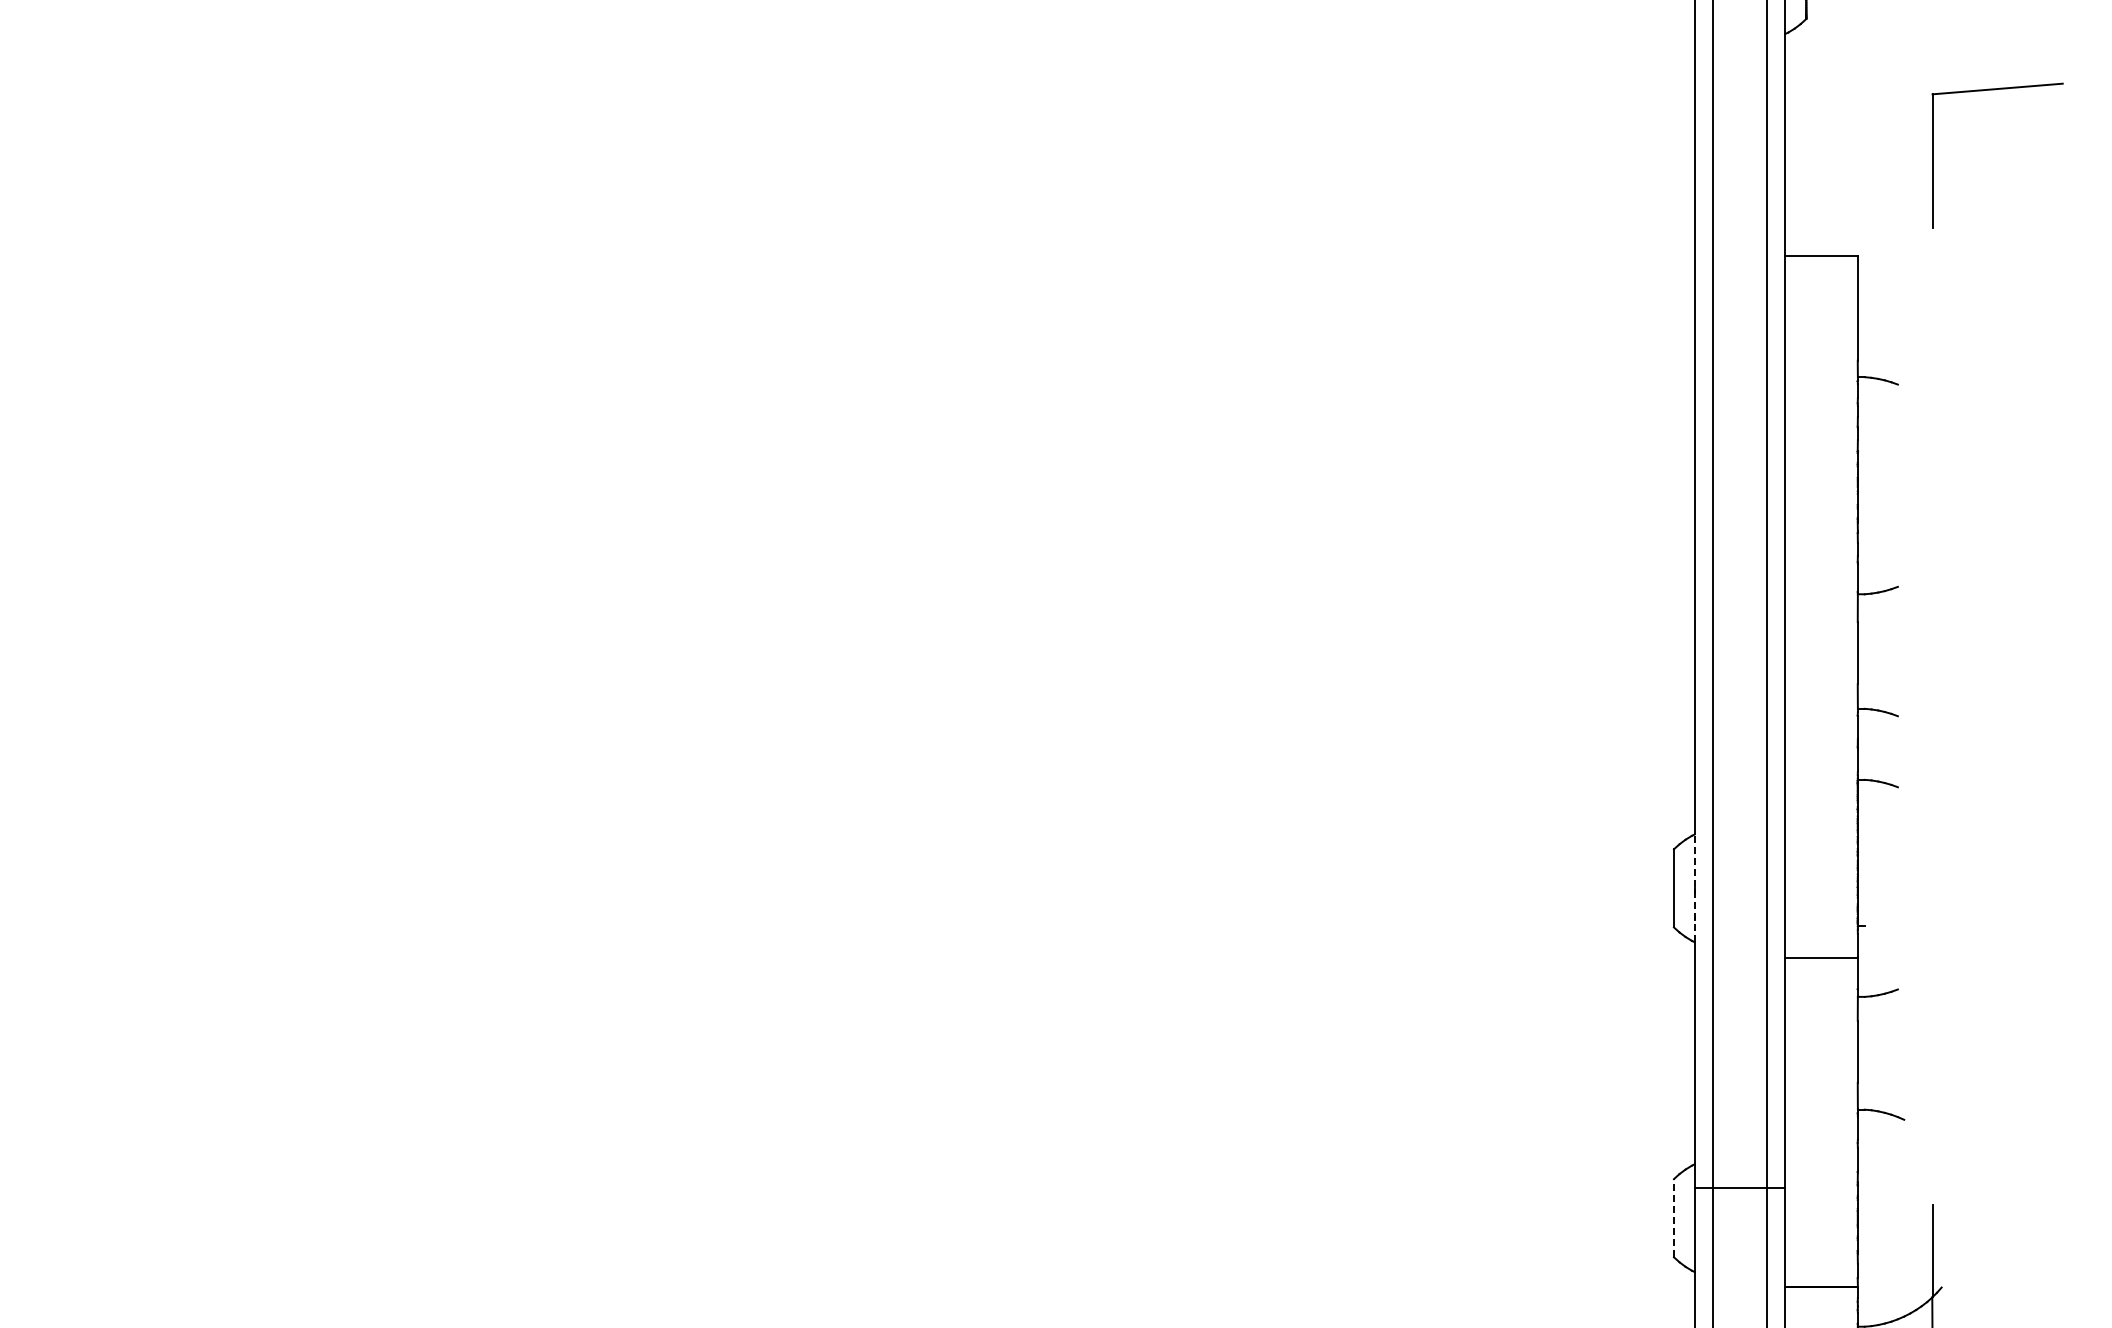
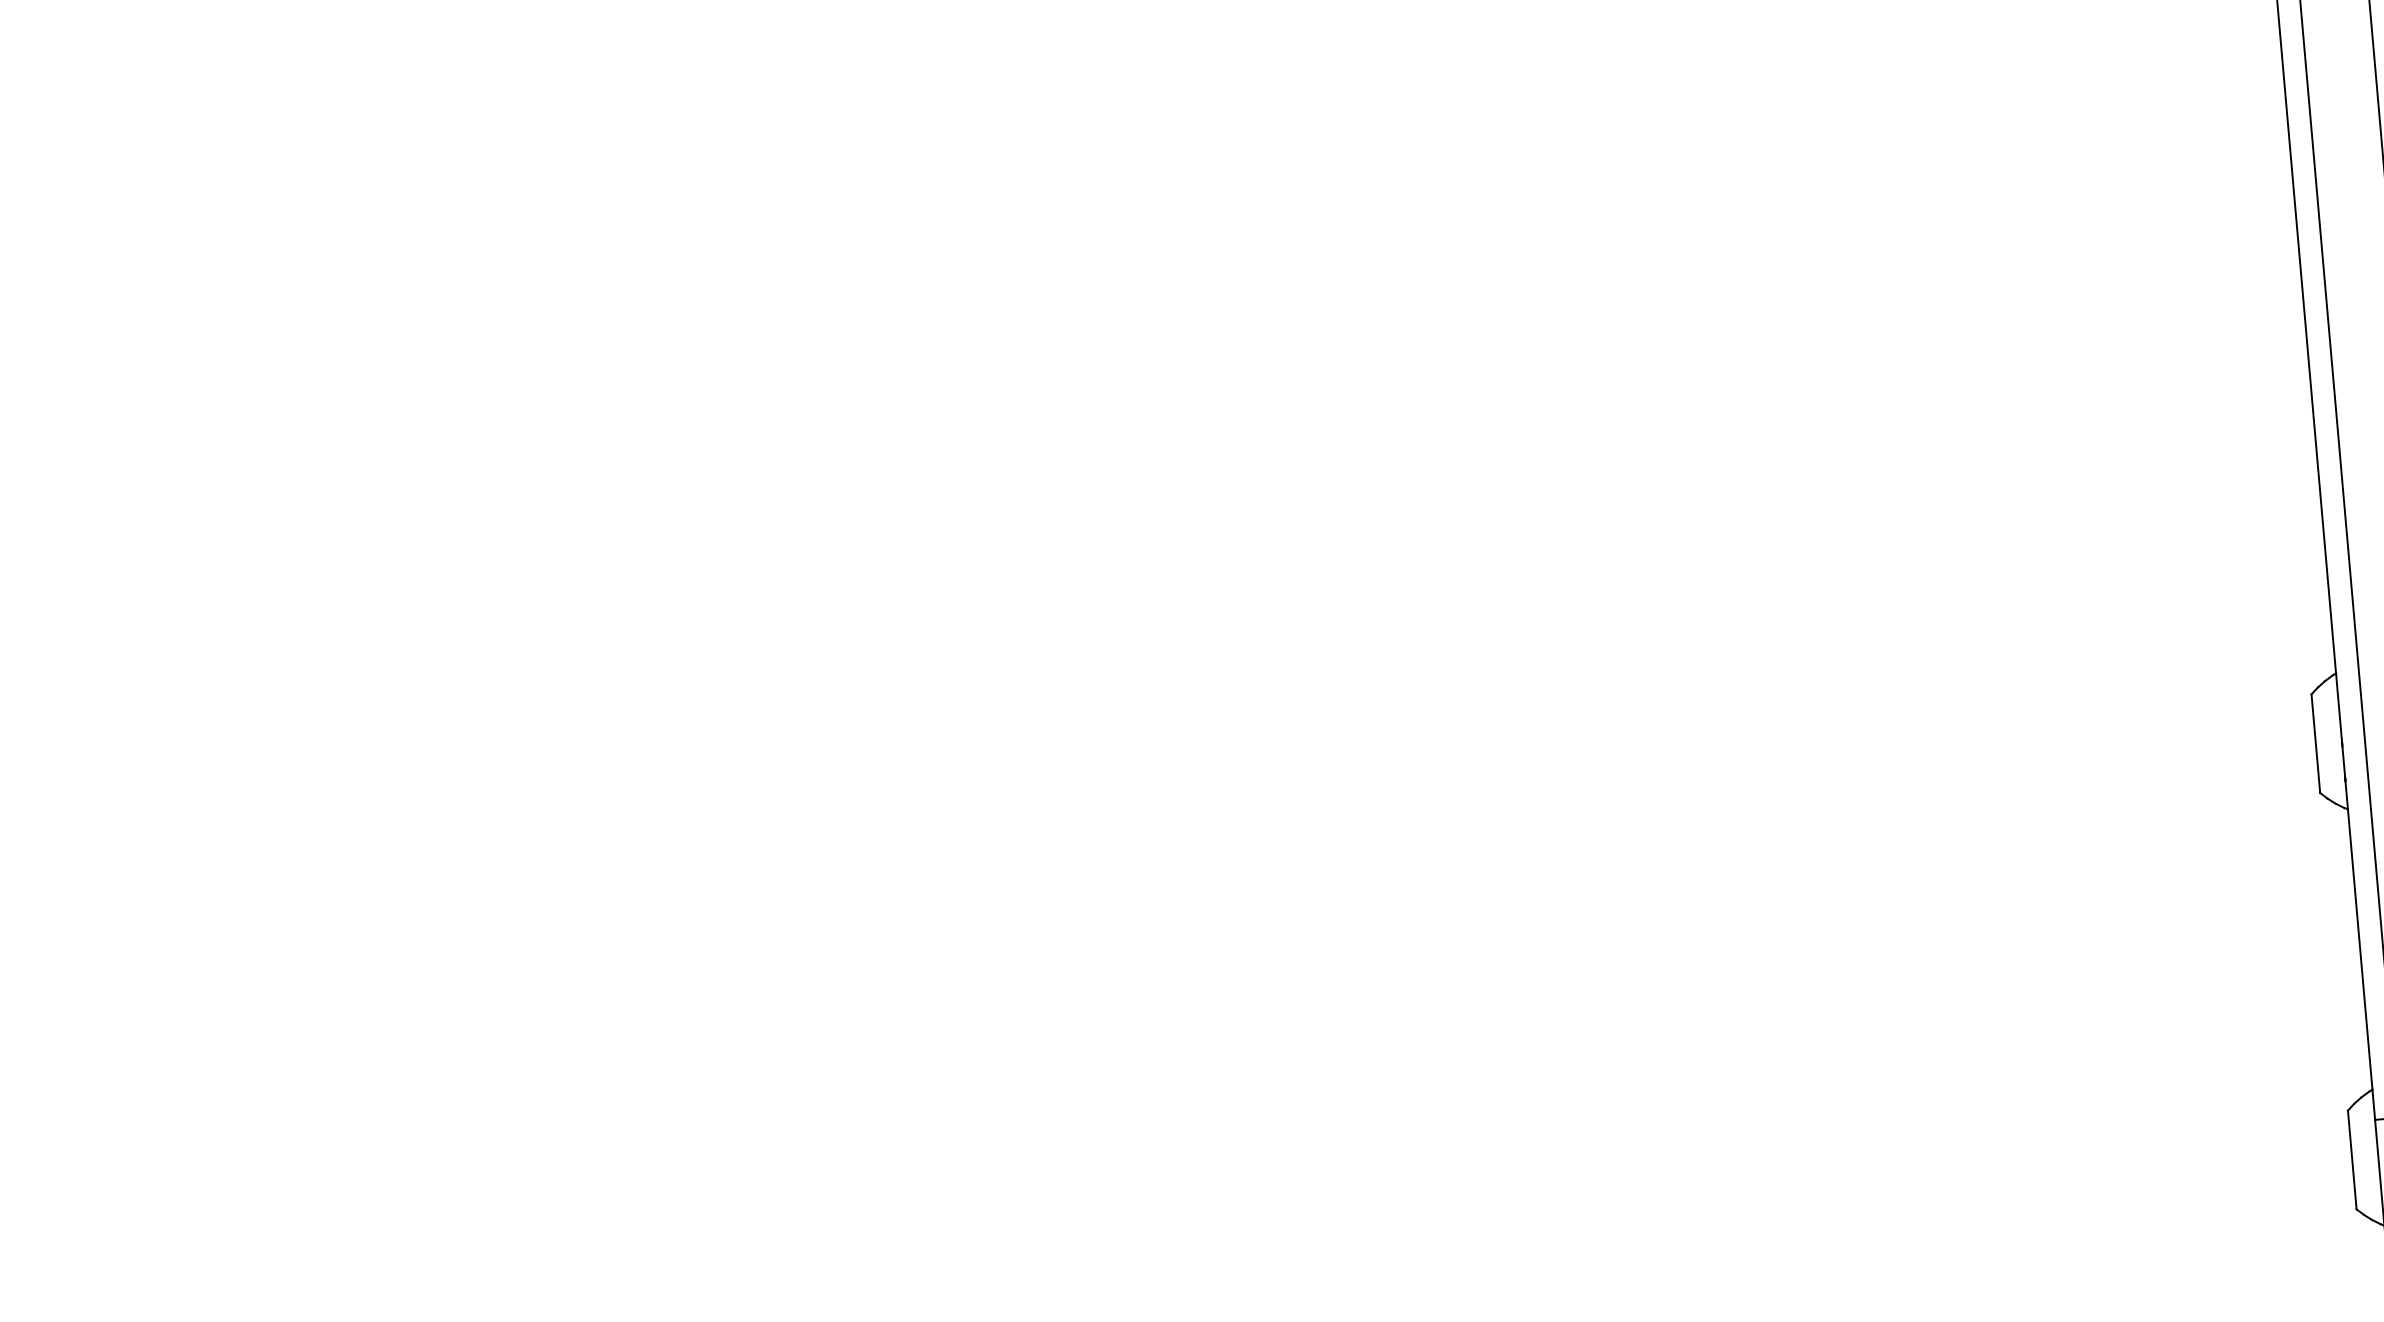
line: (1694, 888) -> (2341, 741), dashed -> solid
line: (1673, 1217) -> (2351, 1159), dashed -> solid

